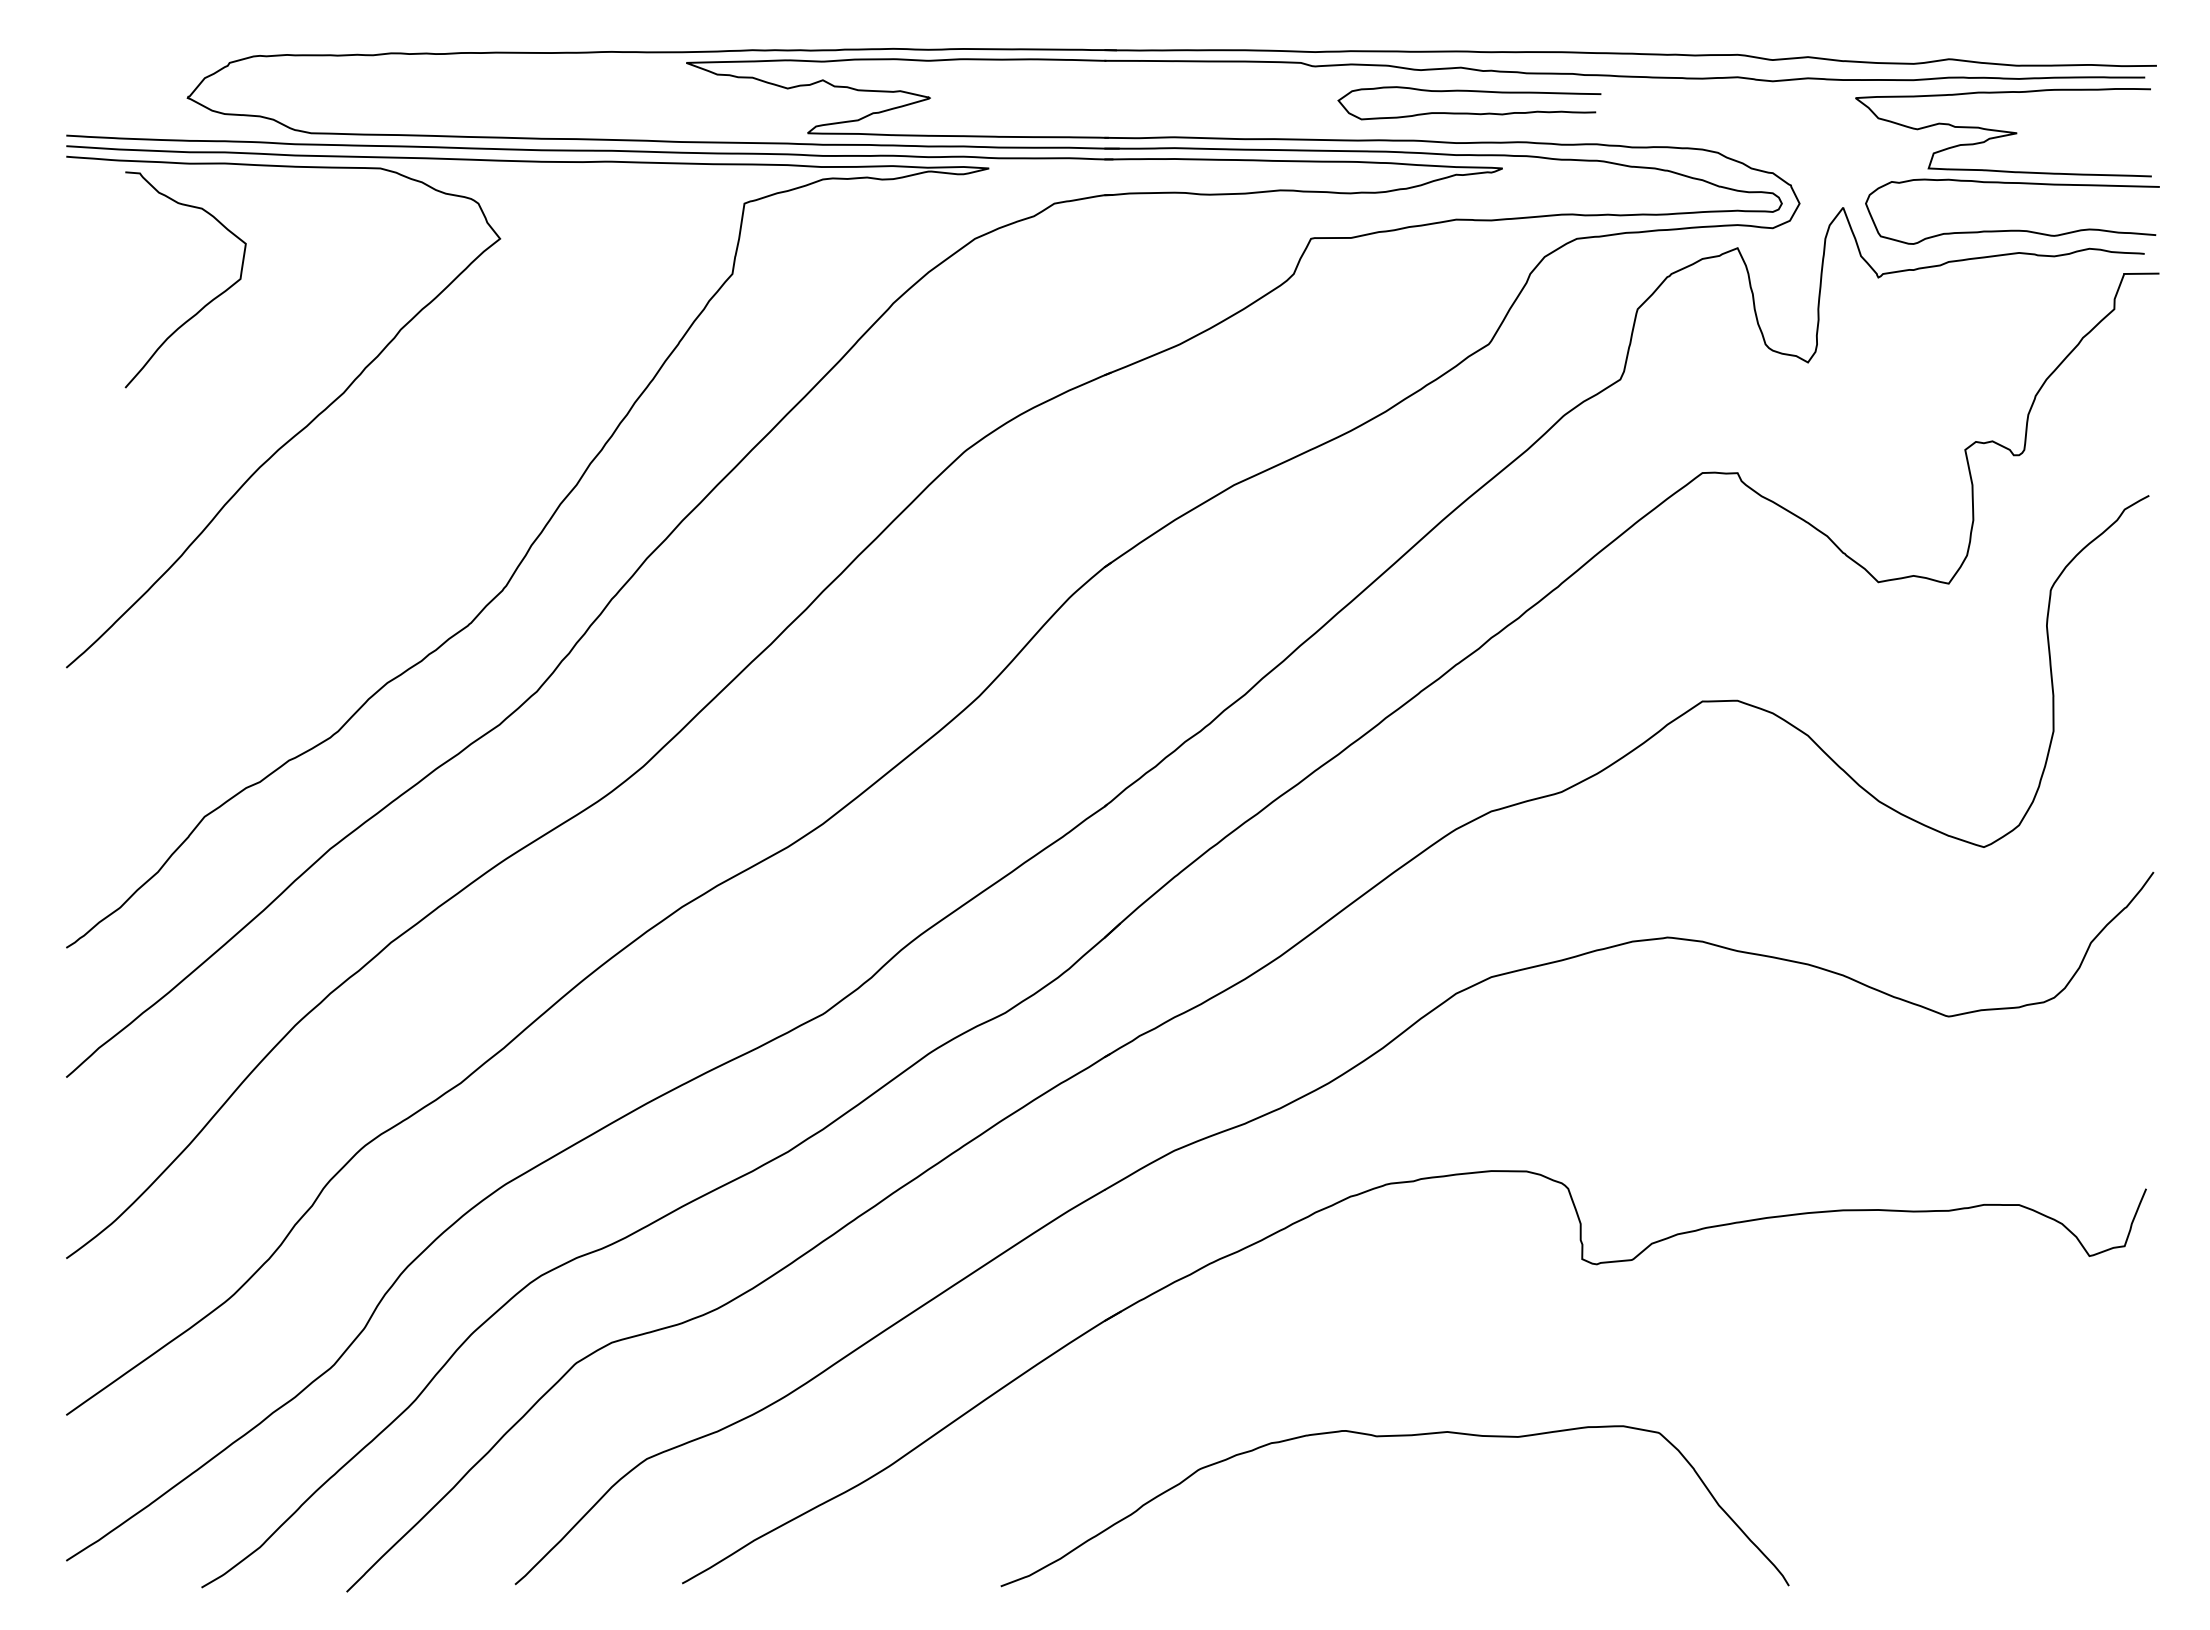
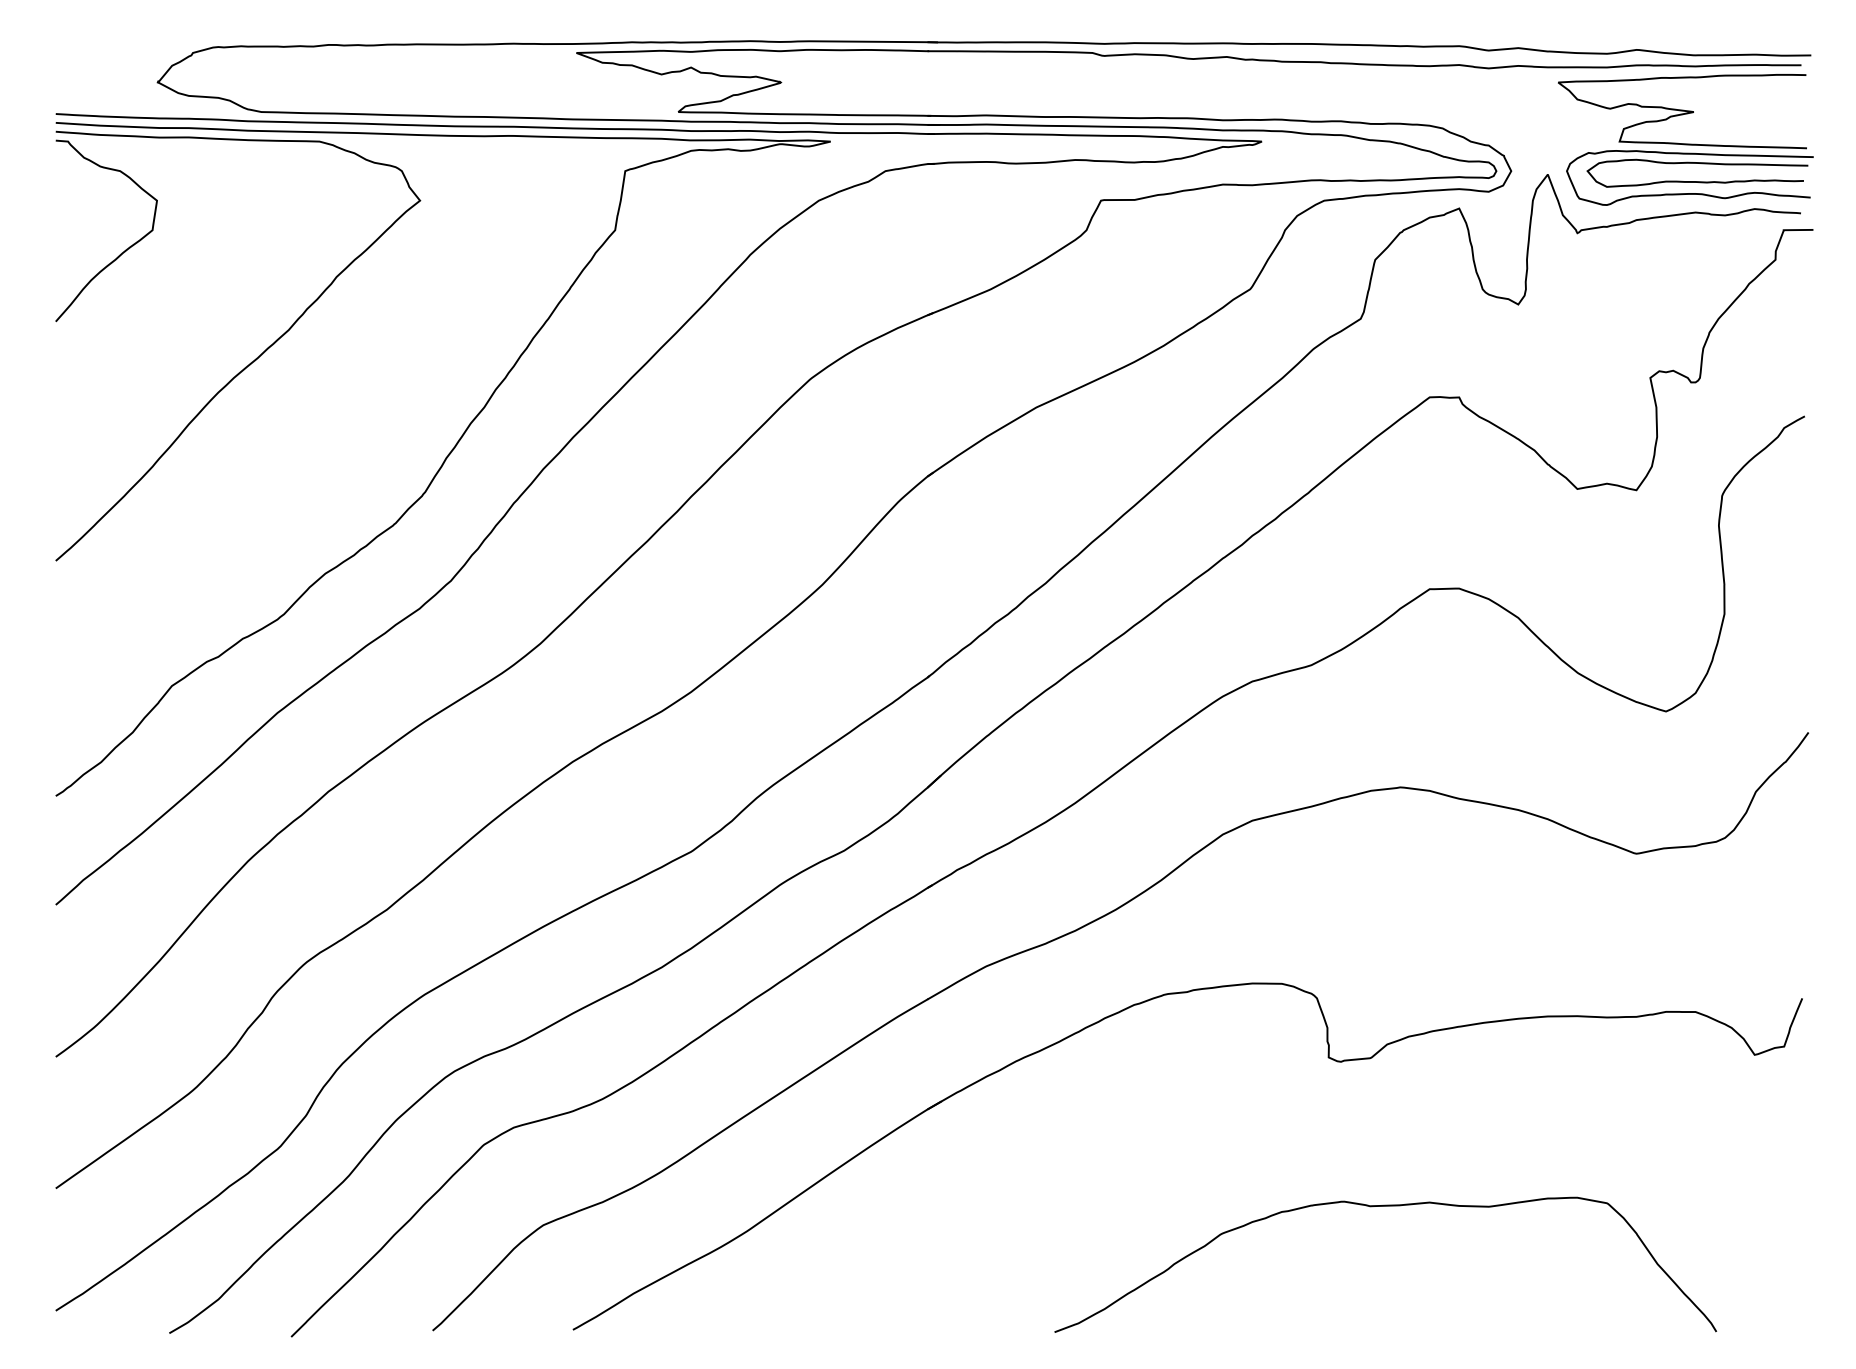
curve: (1469, 112) -> (1697, 181), moved
curve: (206, 303) -> (123, 250), moved
curve: (1394, 1436) -> (1385, 1206), moved

